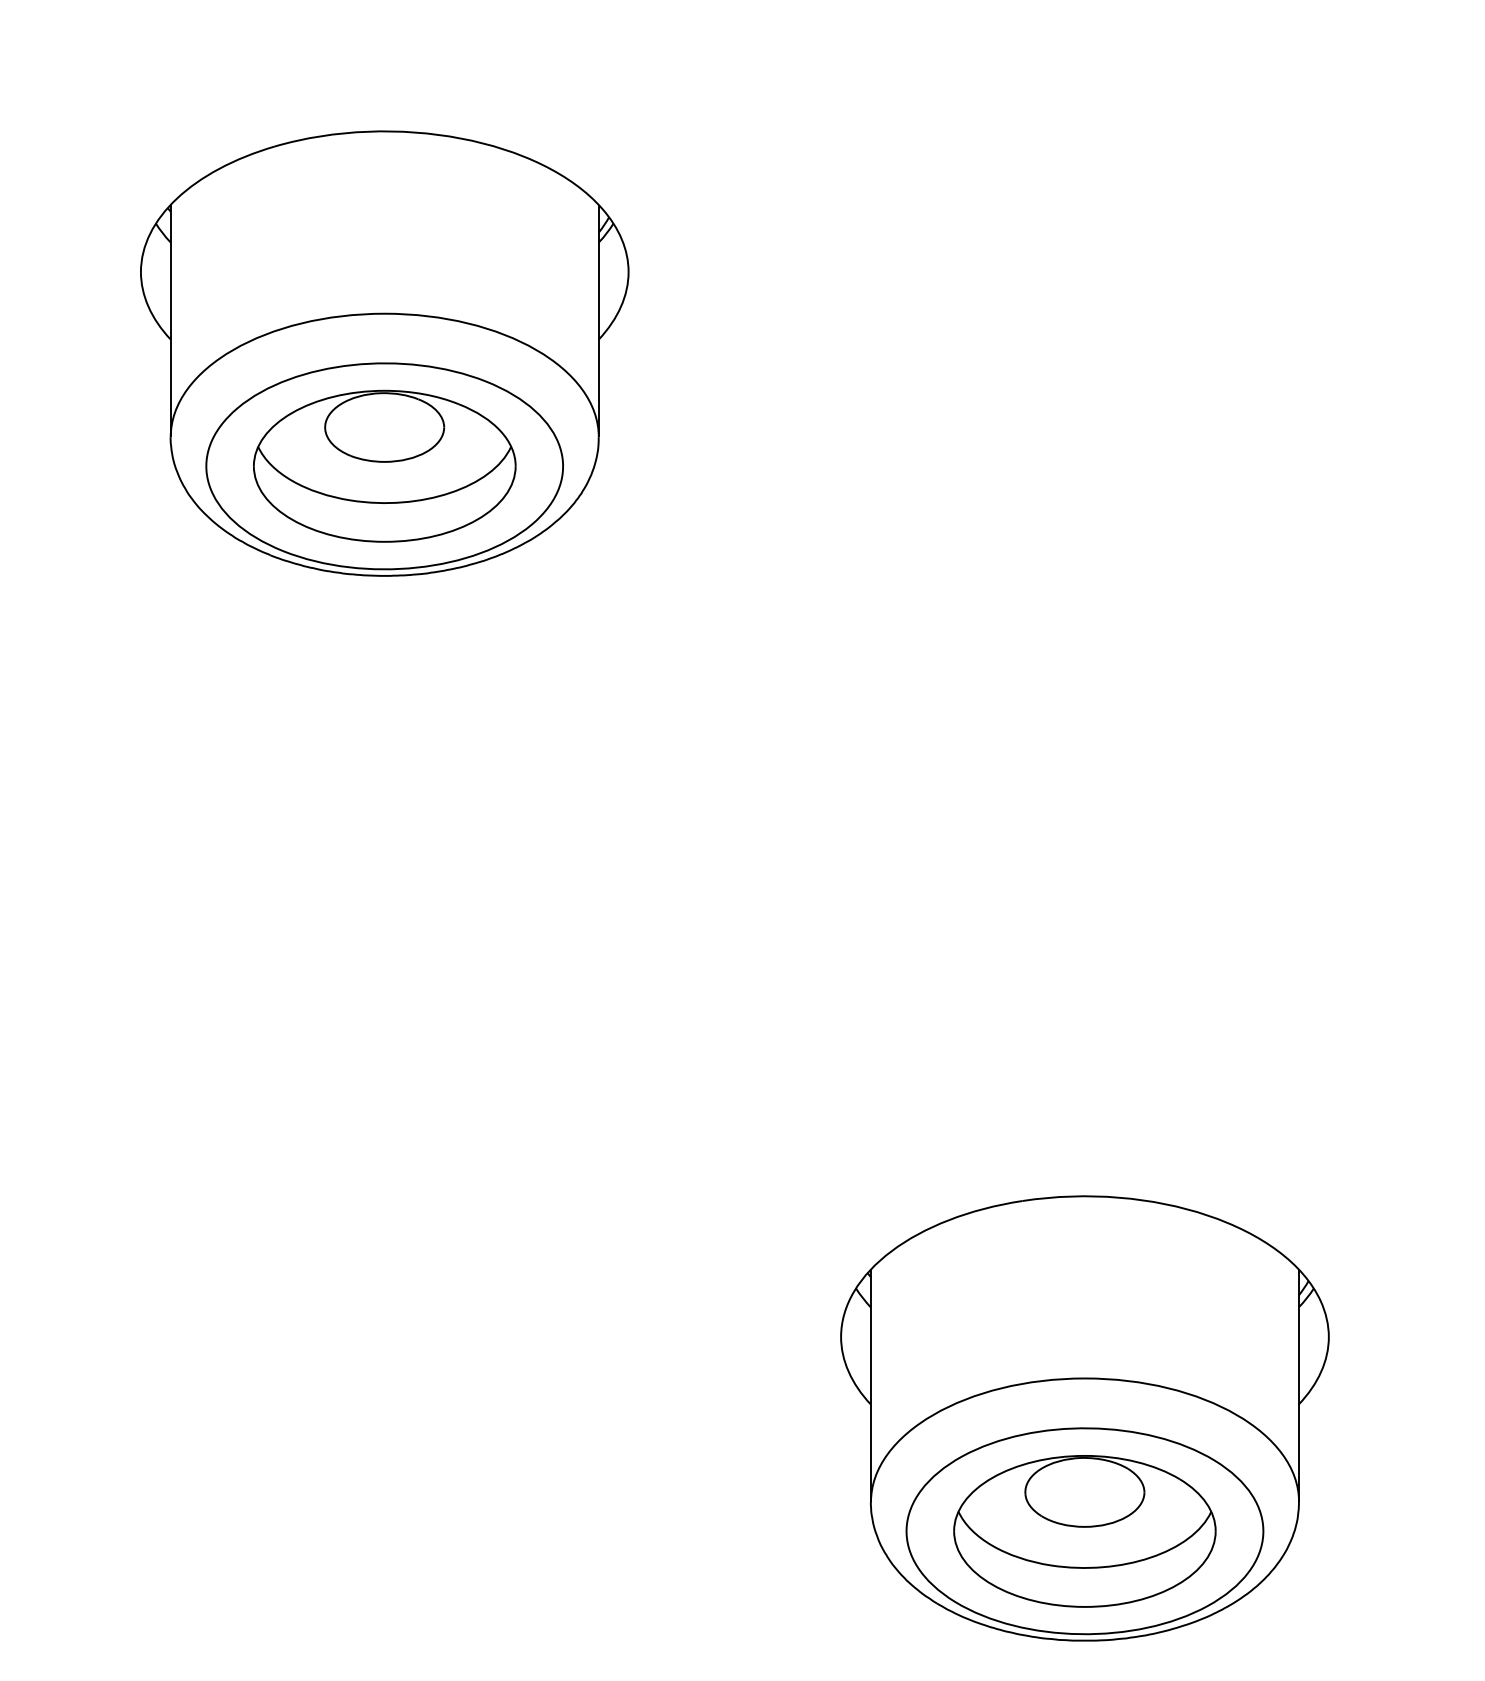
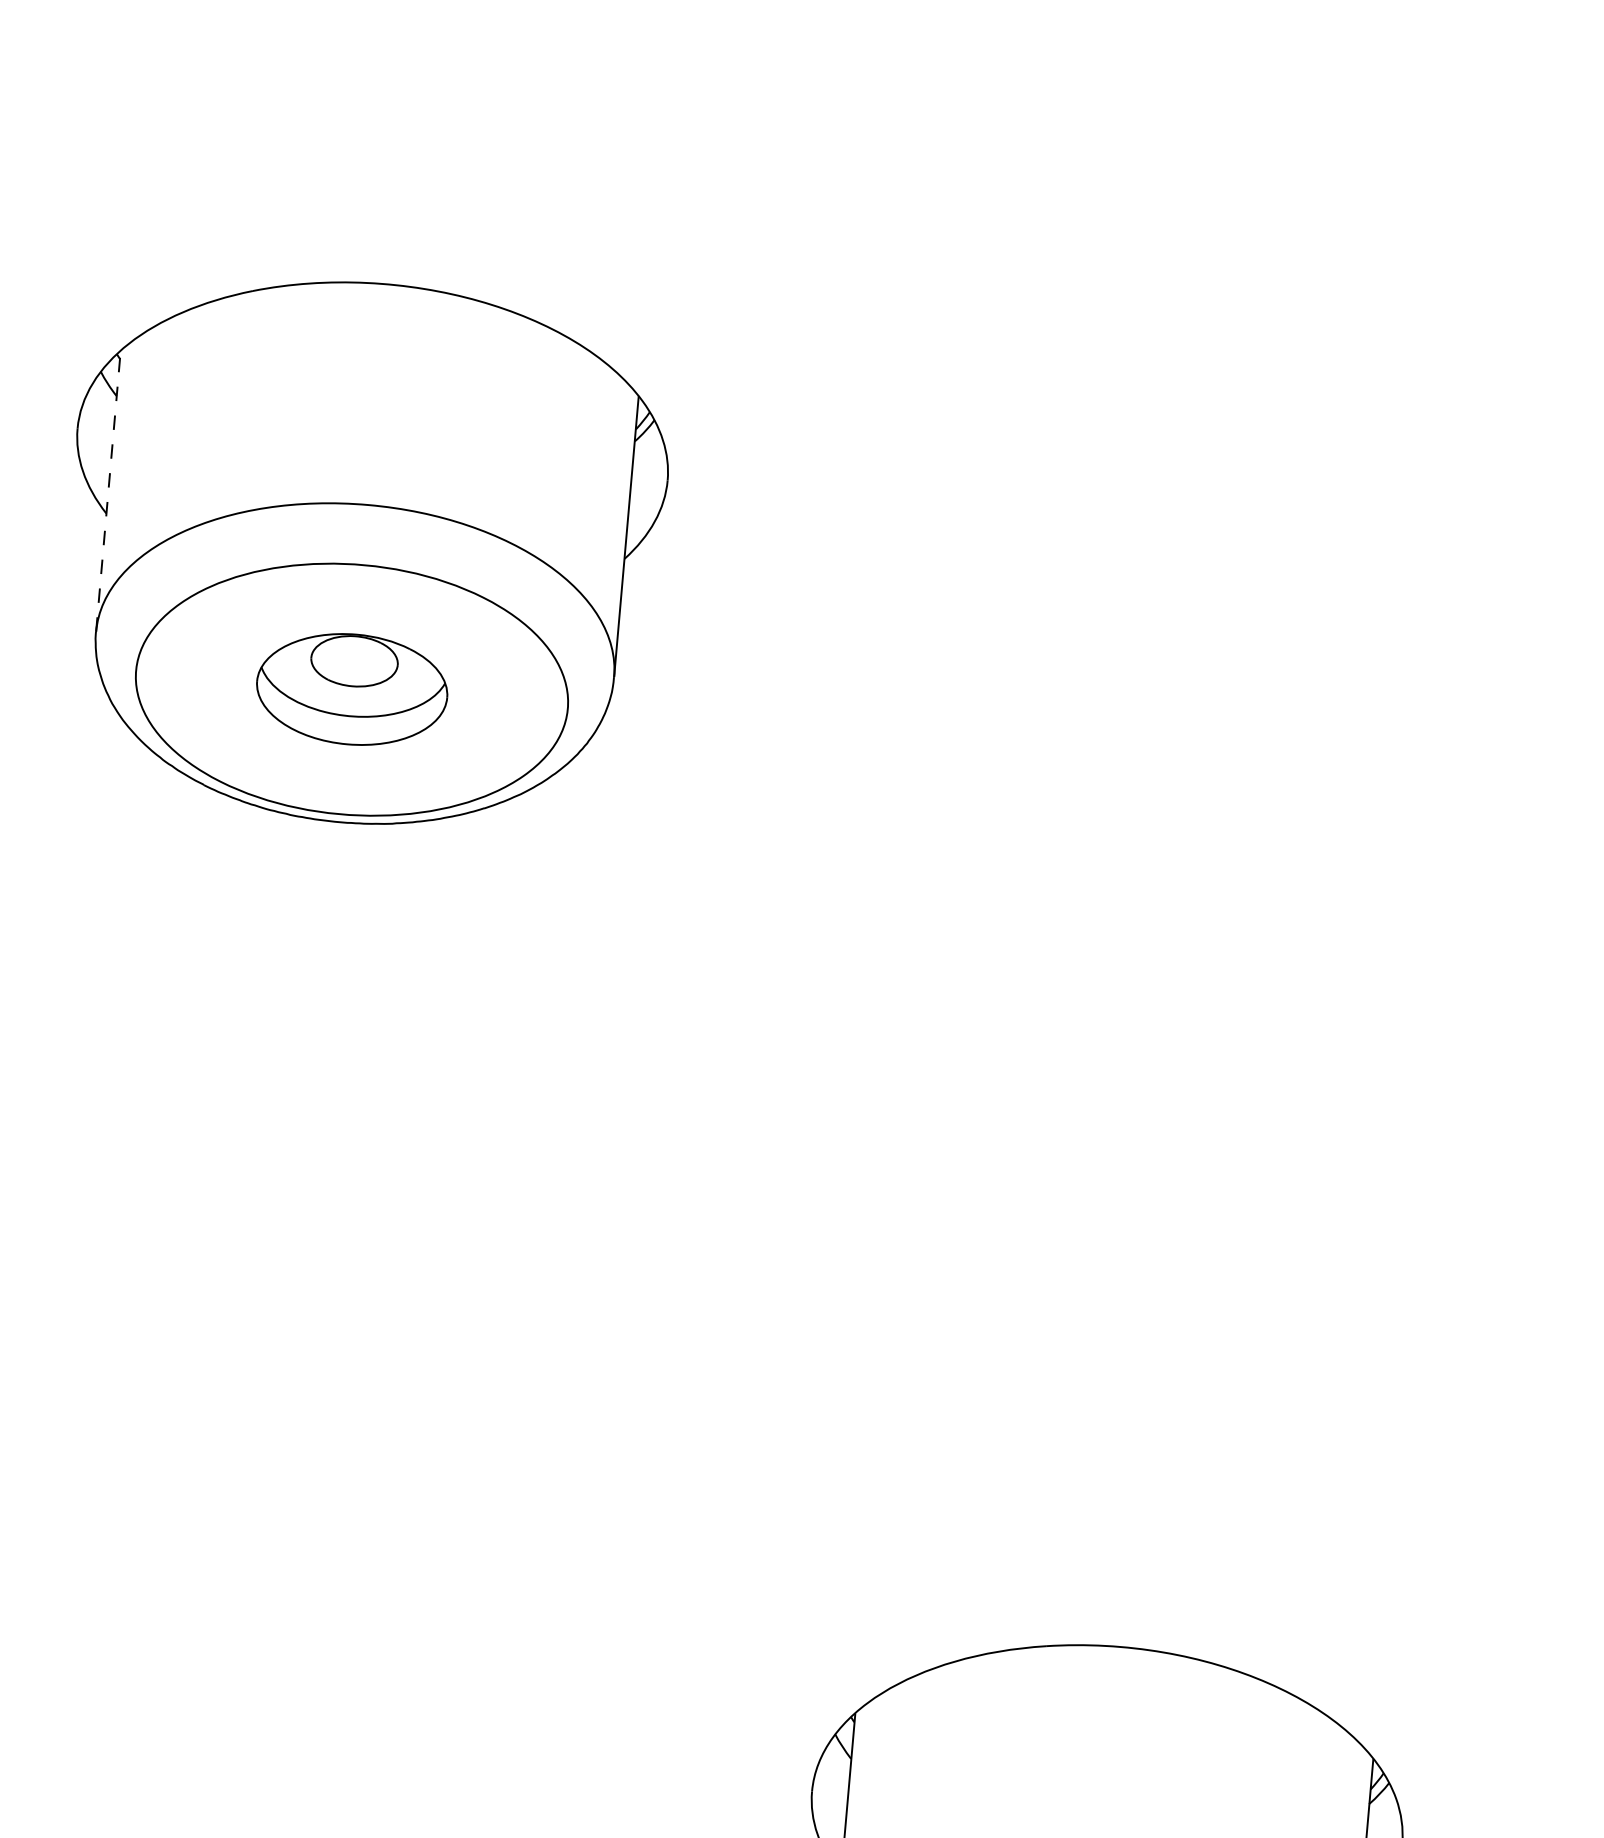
line: (170, 320) -> (108, 490), solid -> dashed
part: (384, 465) -> (351, 688), size x0.6

